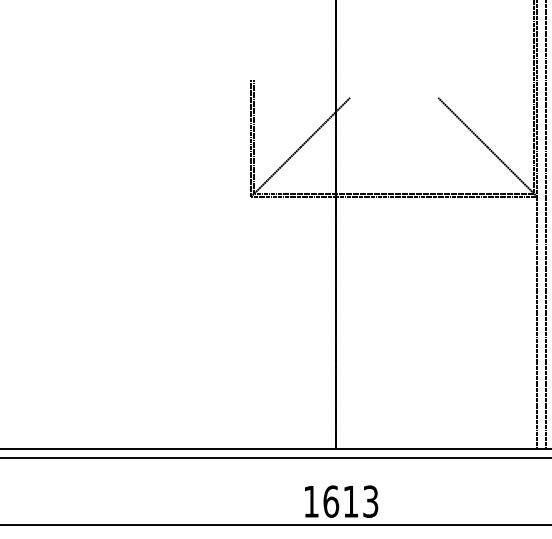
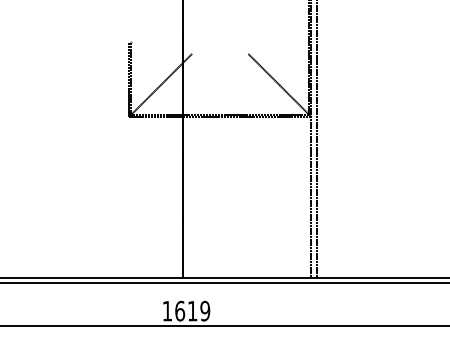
text: (371, 502) -> (205, 311), 1613 -> 1619

